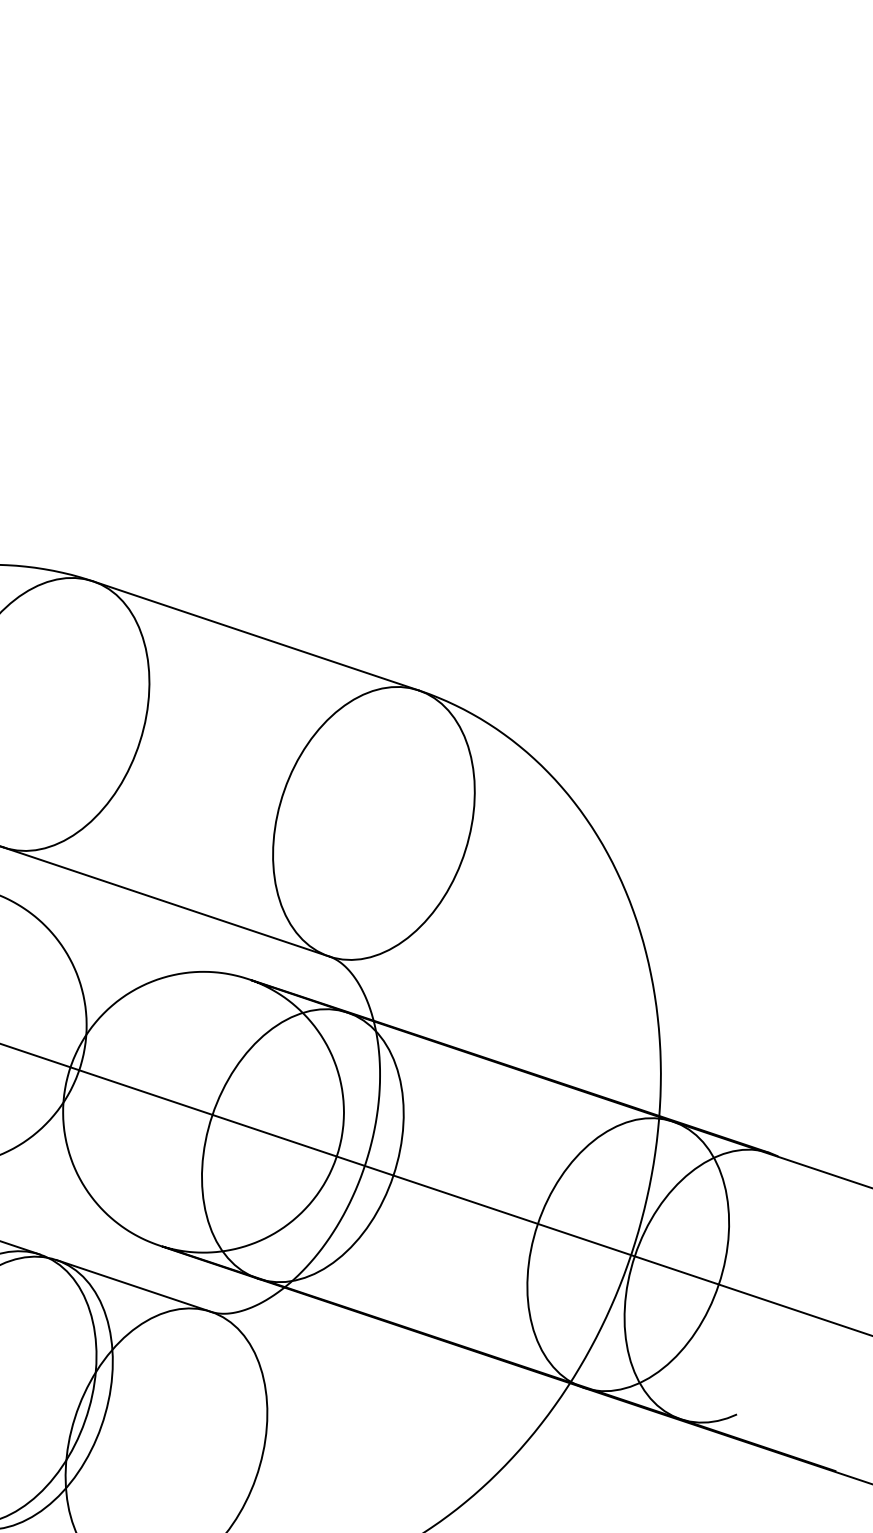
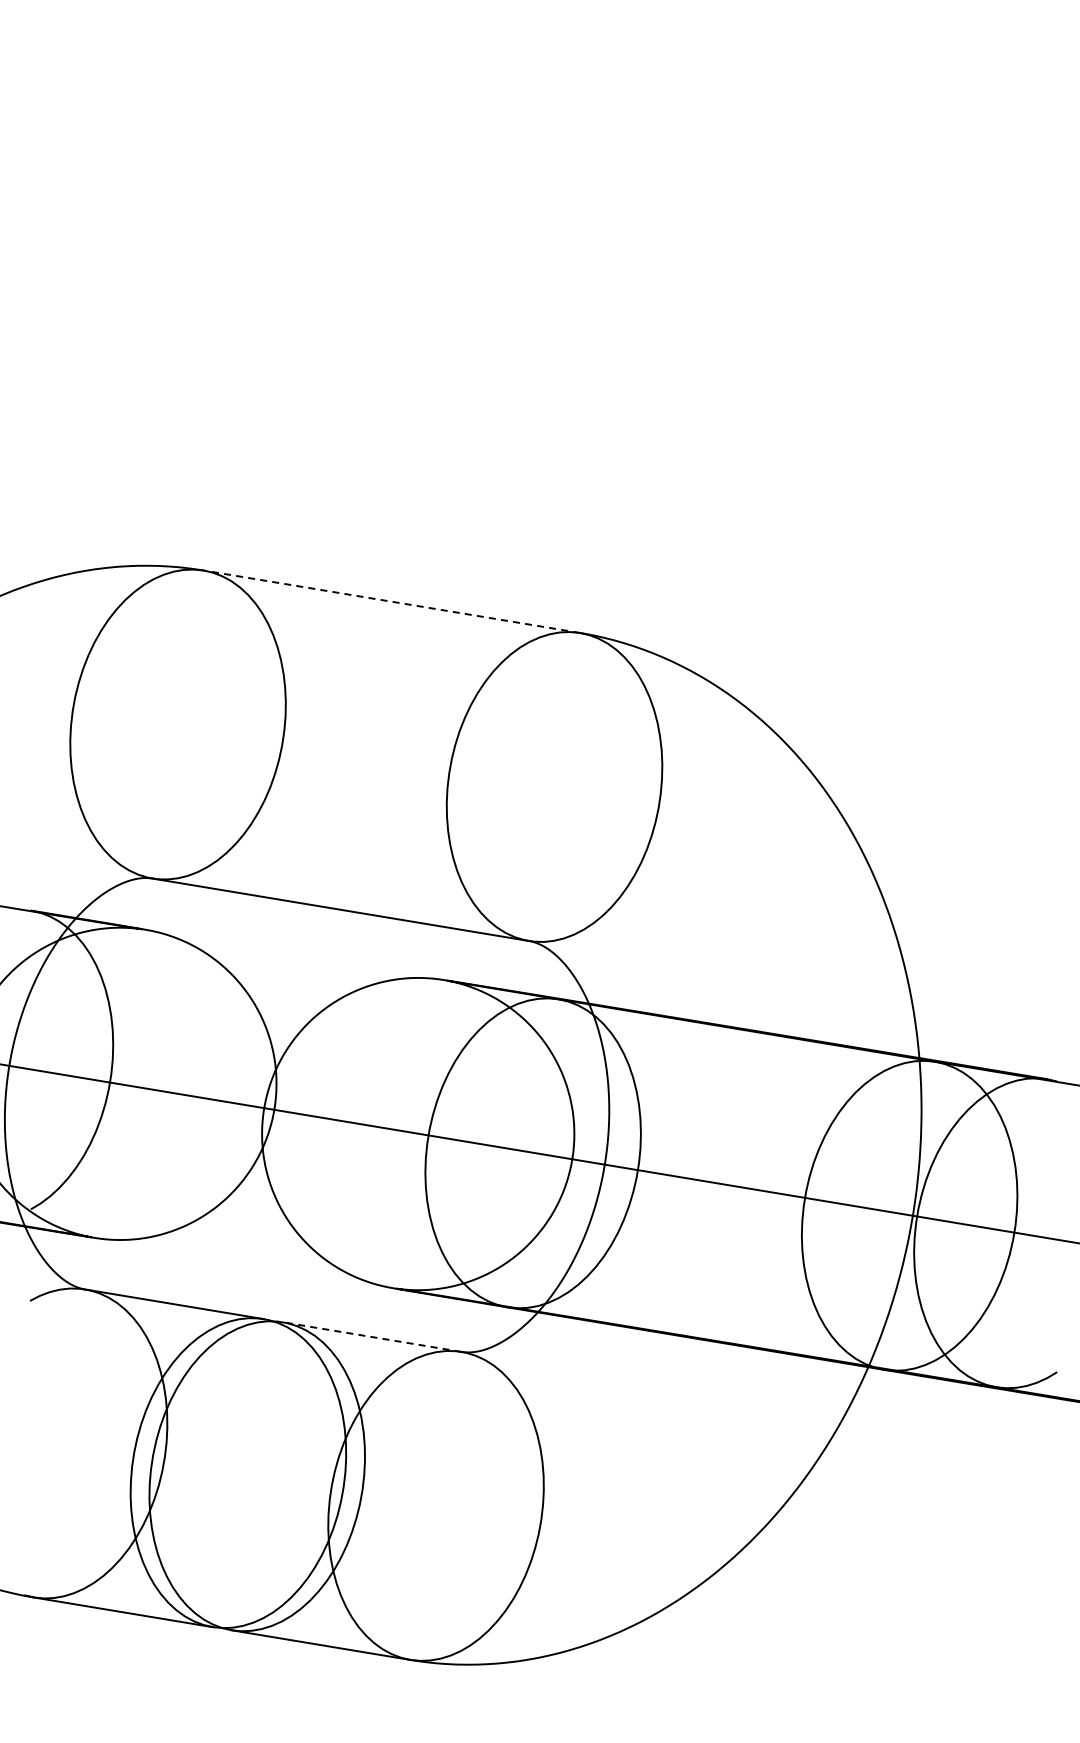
line: (255, 635) -> (391, 601), solid -> dashed
line: (134, 1286) -> (372, 1337), solid -> dashed

